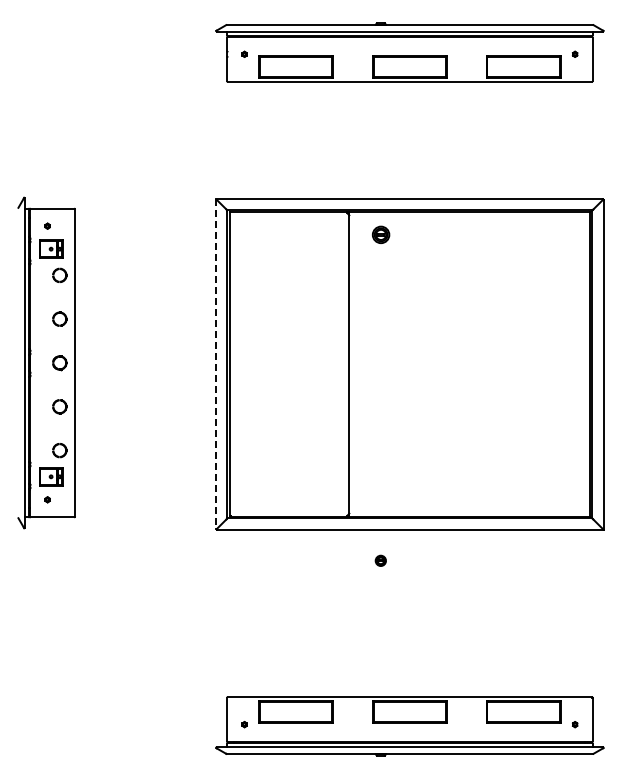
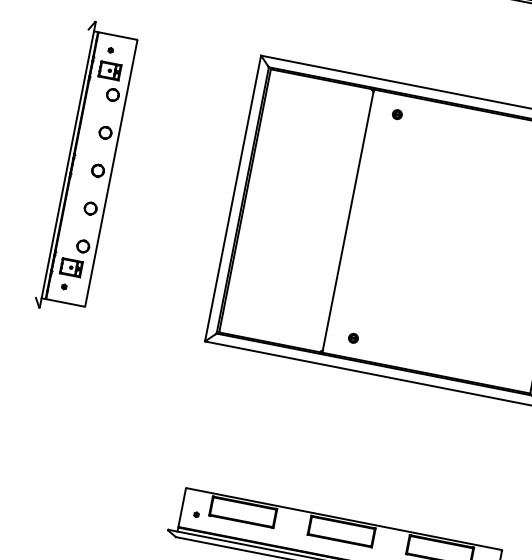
part: (380, 235) -> (397, 114), size x0.62
line: (216, 364) -> (233, 198), dashed -> solid
part: (380, 560) -> (353, 338), moved

